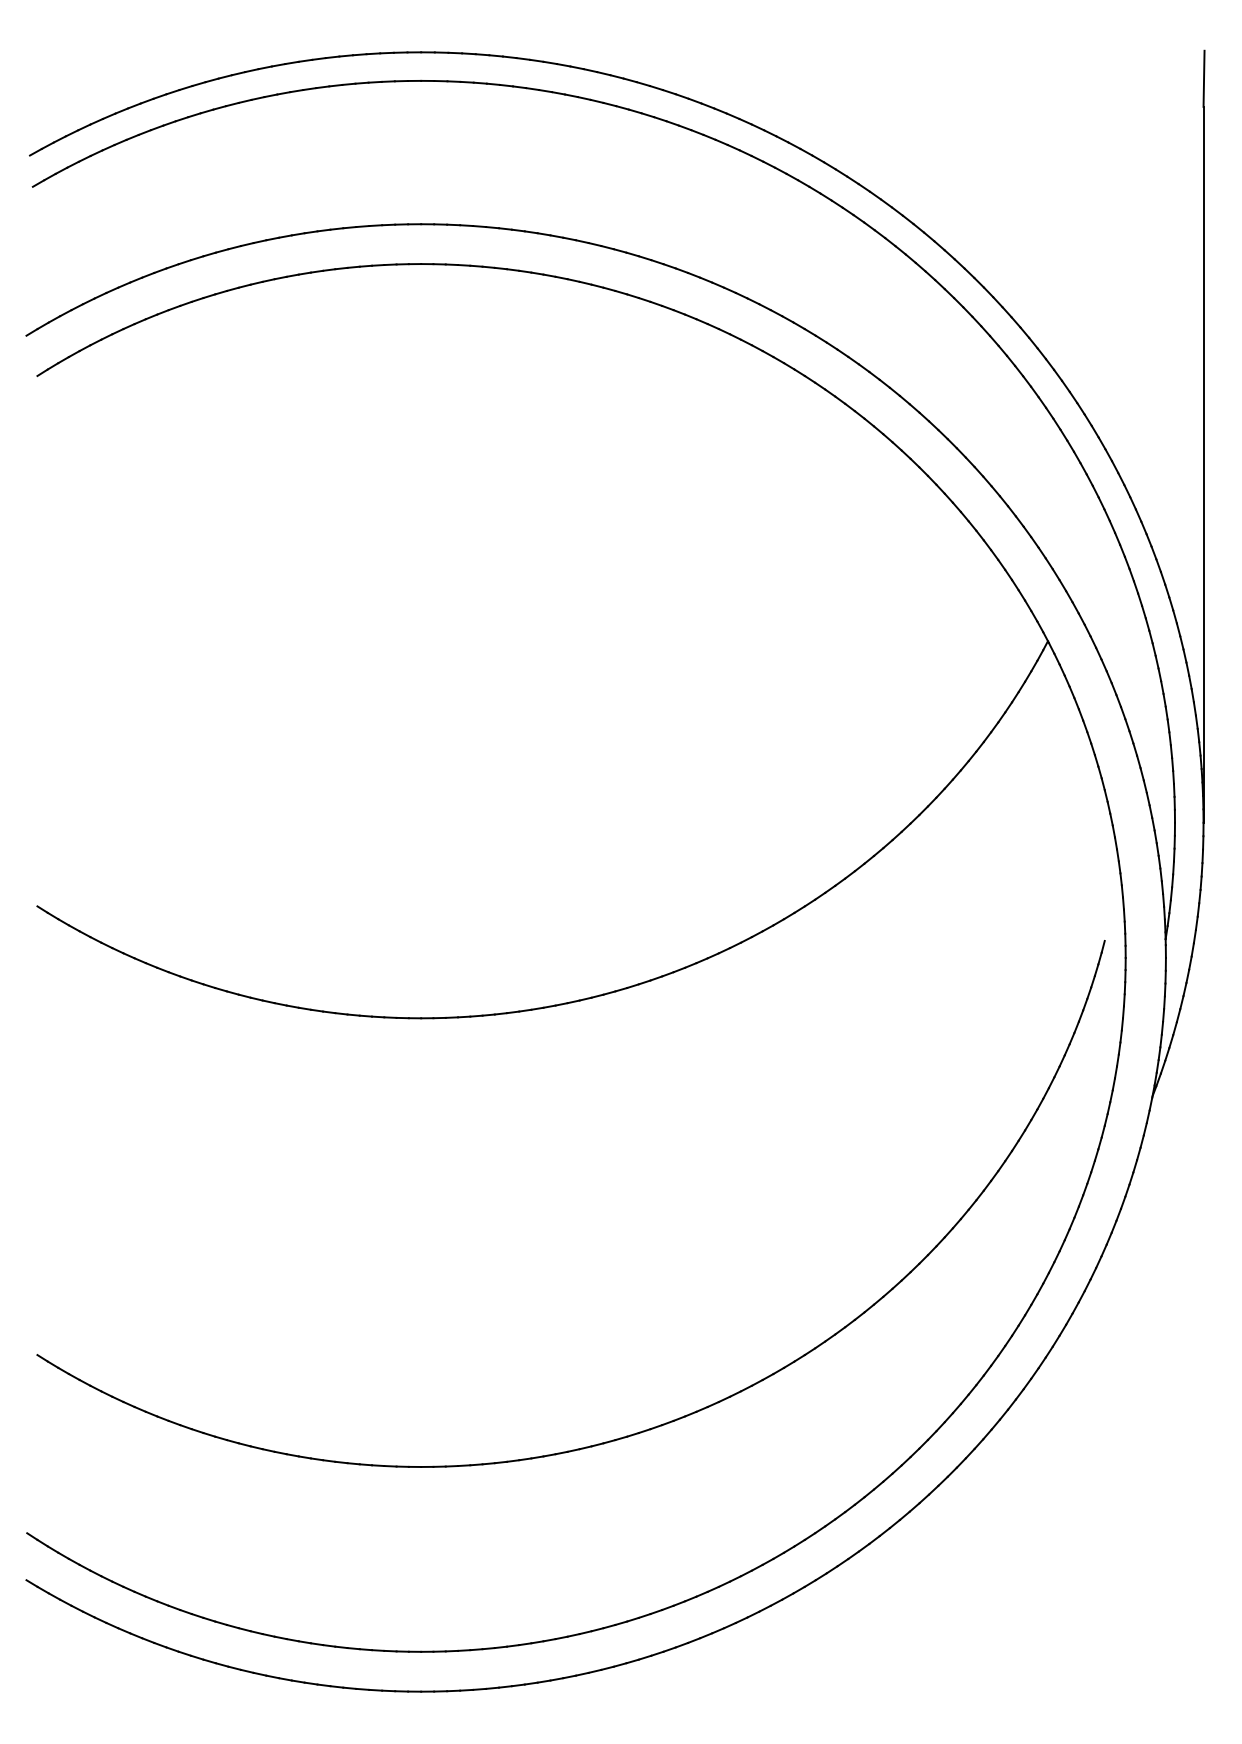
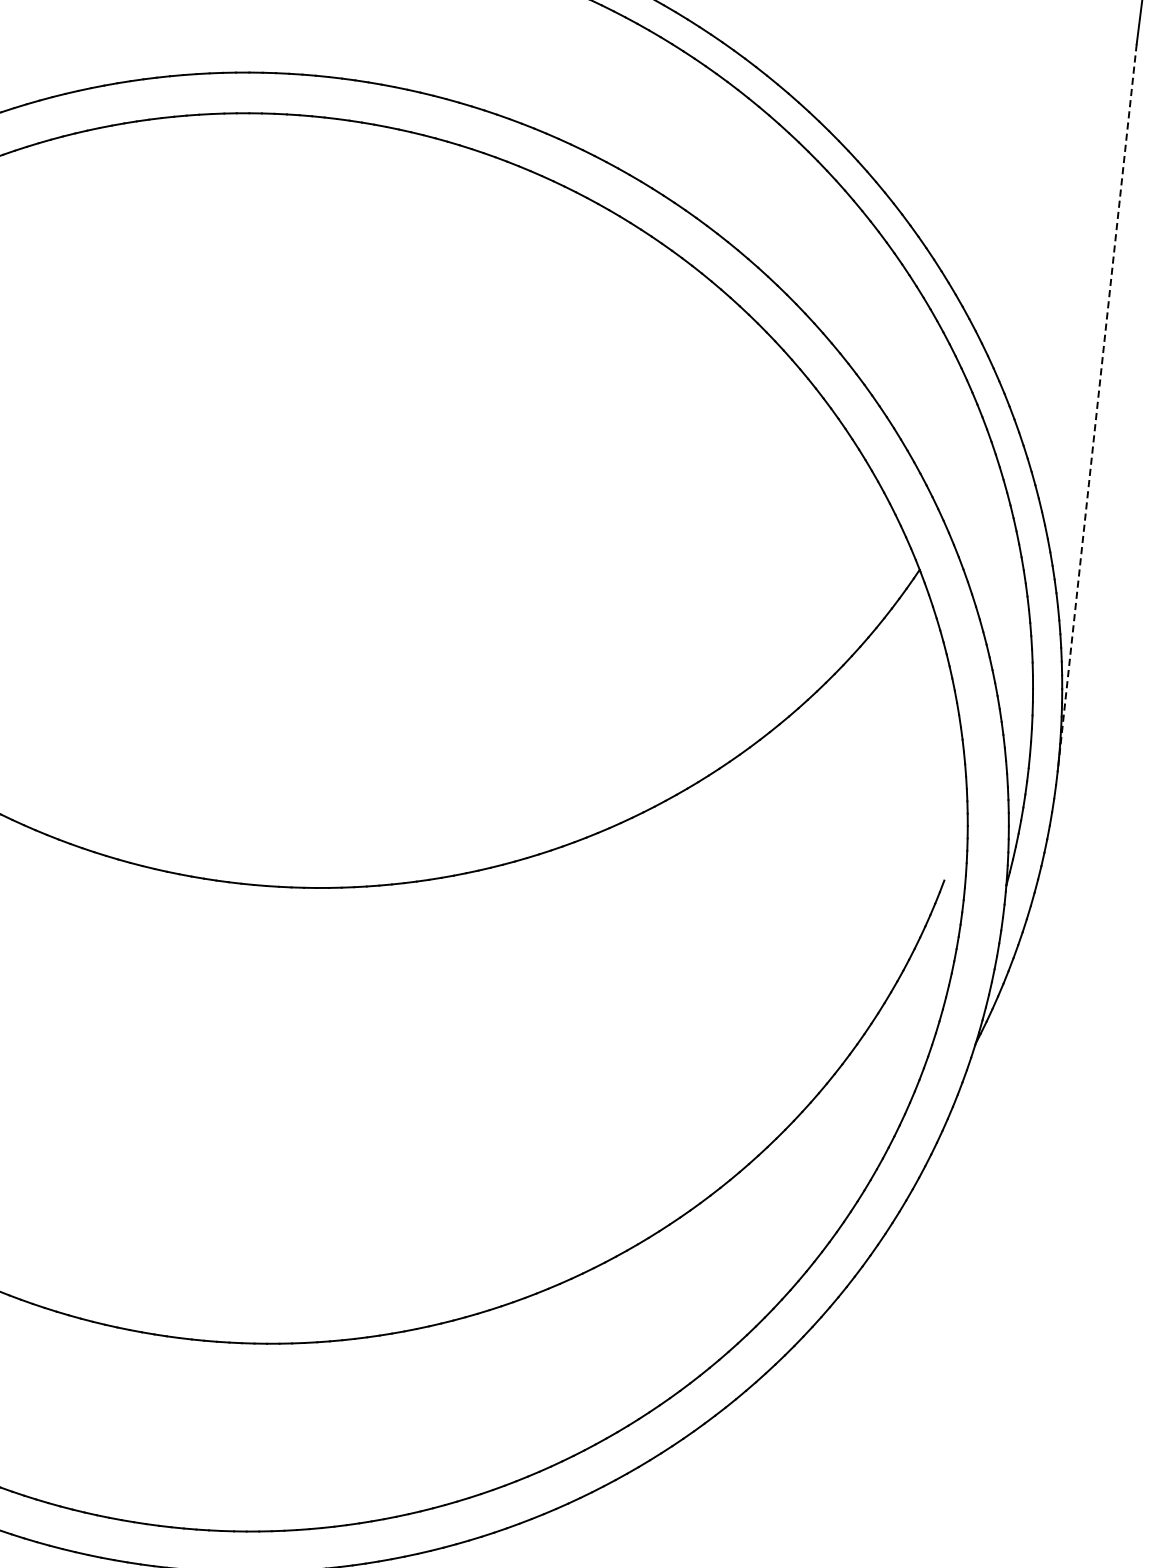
line: (1203, 464) -> (1097, 407), solid -> dashed

